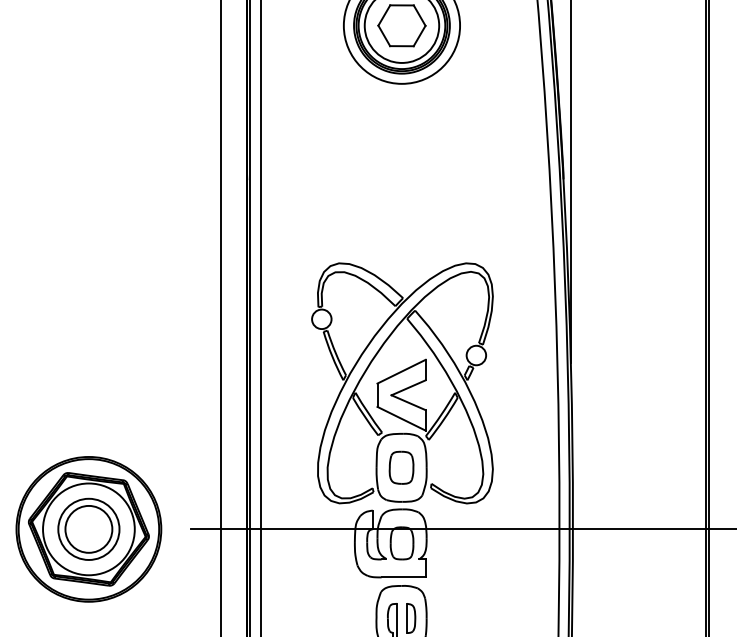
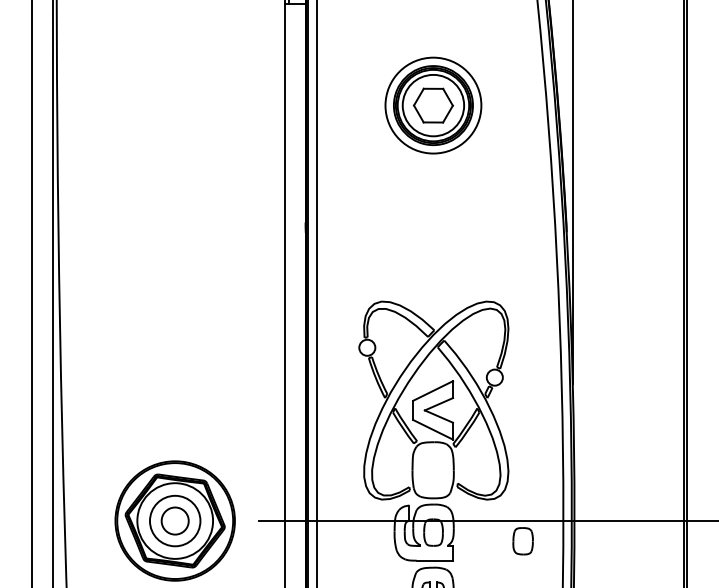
part: (400, 468) -> (522, 541), moved
circle: (88, 528) -> (174, 520), size x0.7

